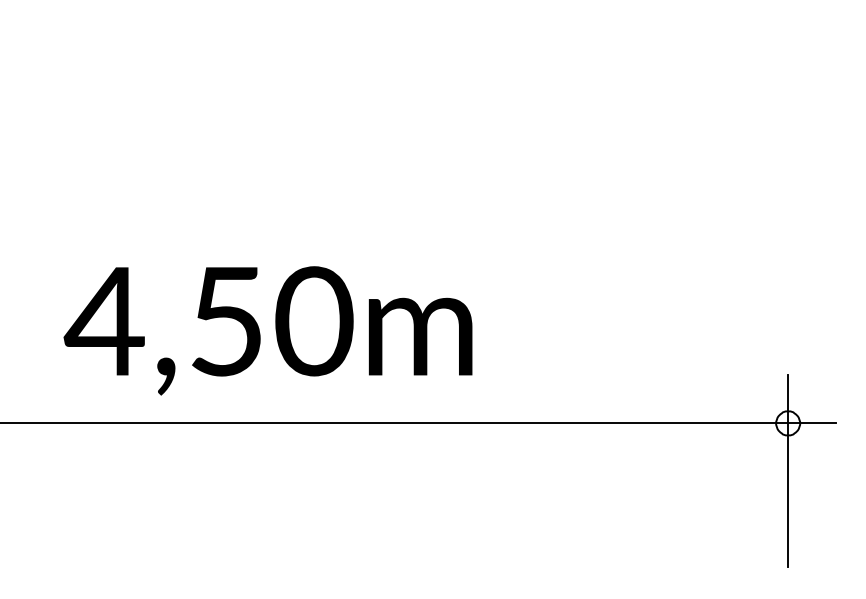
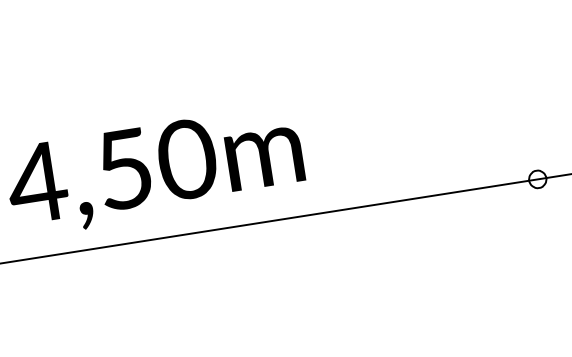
line: (788, 471) -> (543, 213), removed

